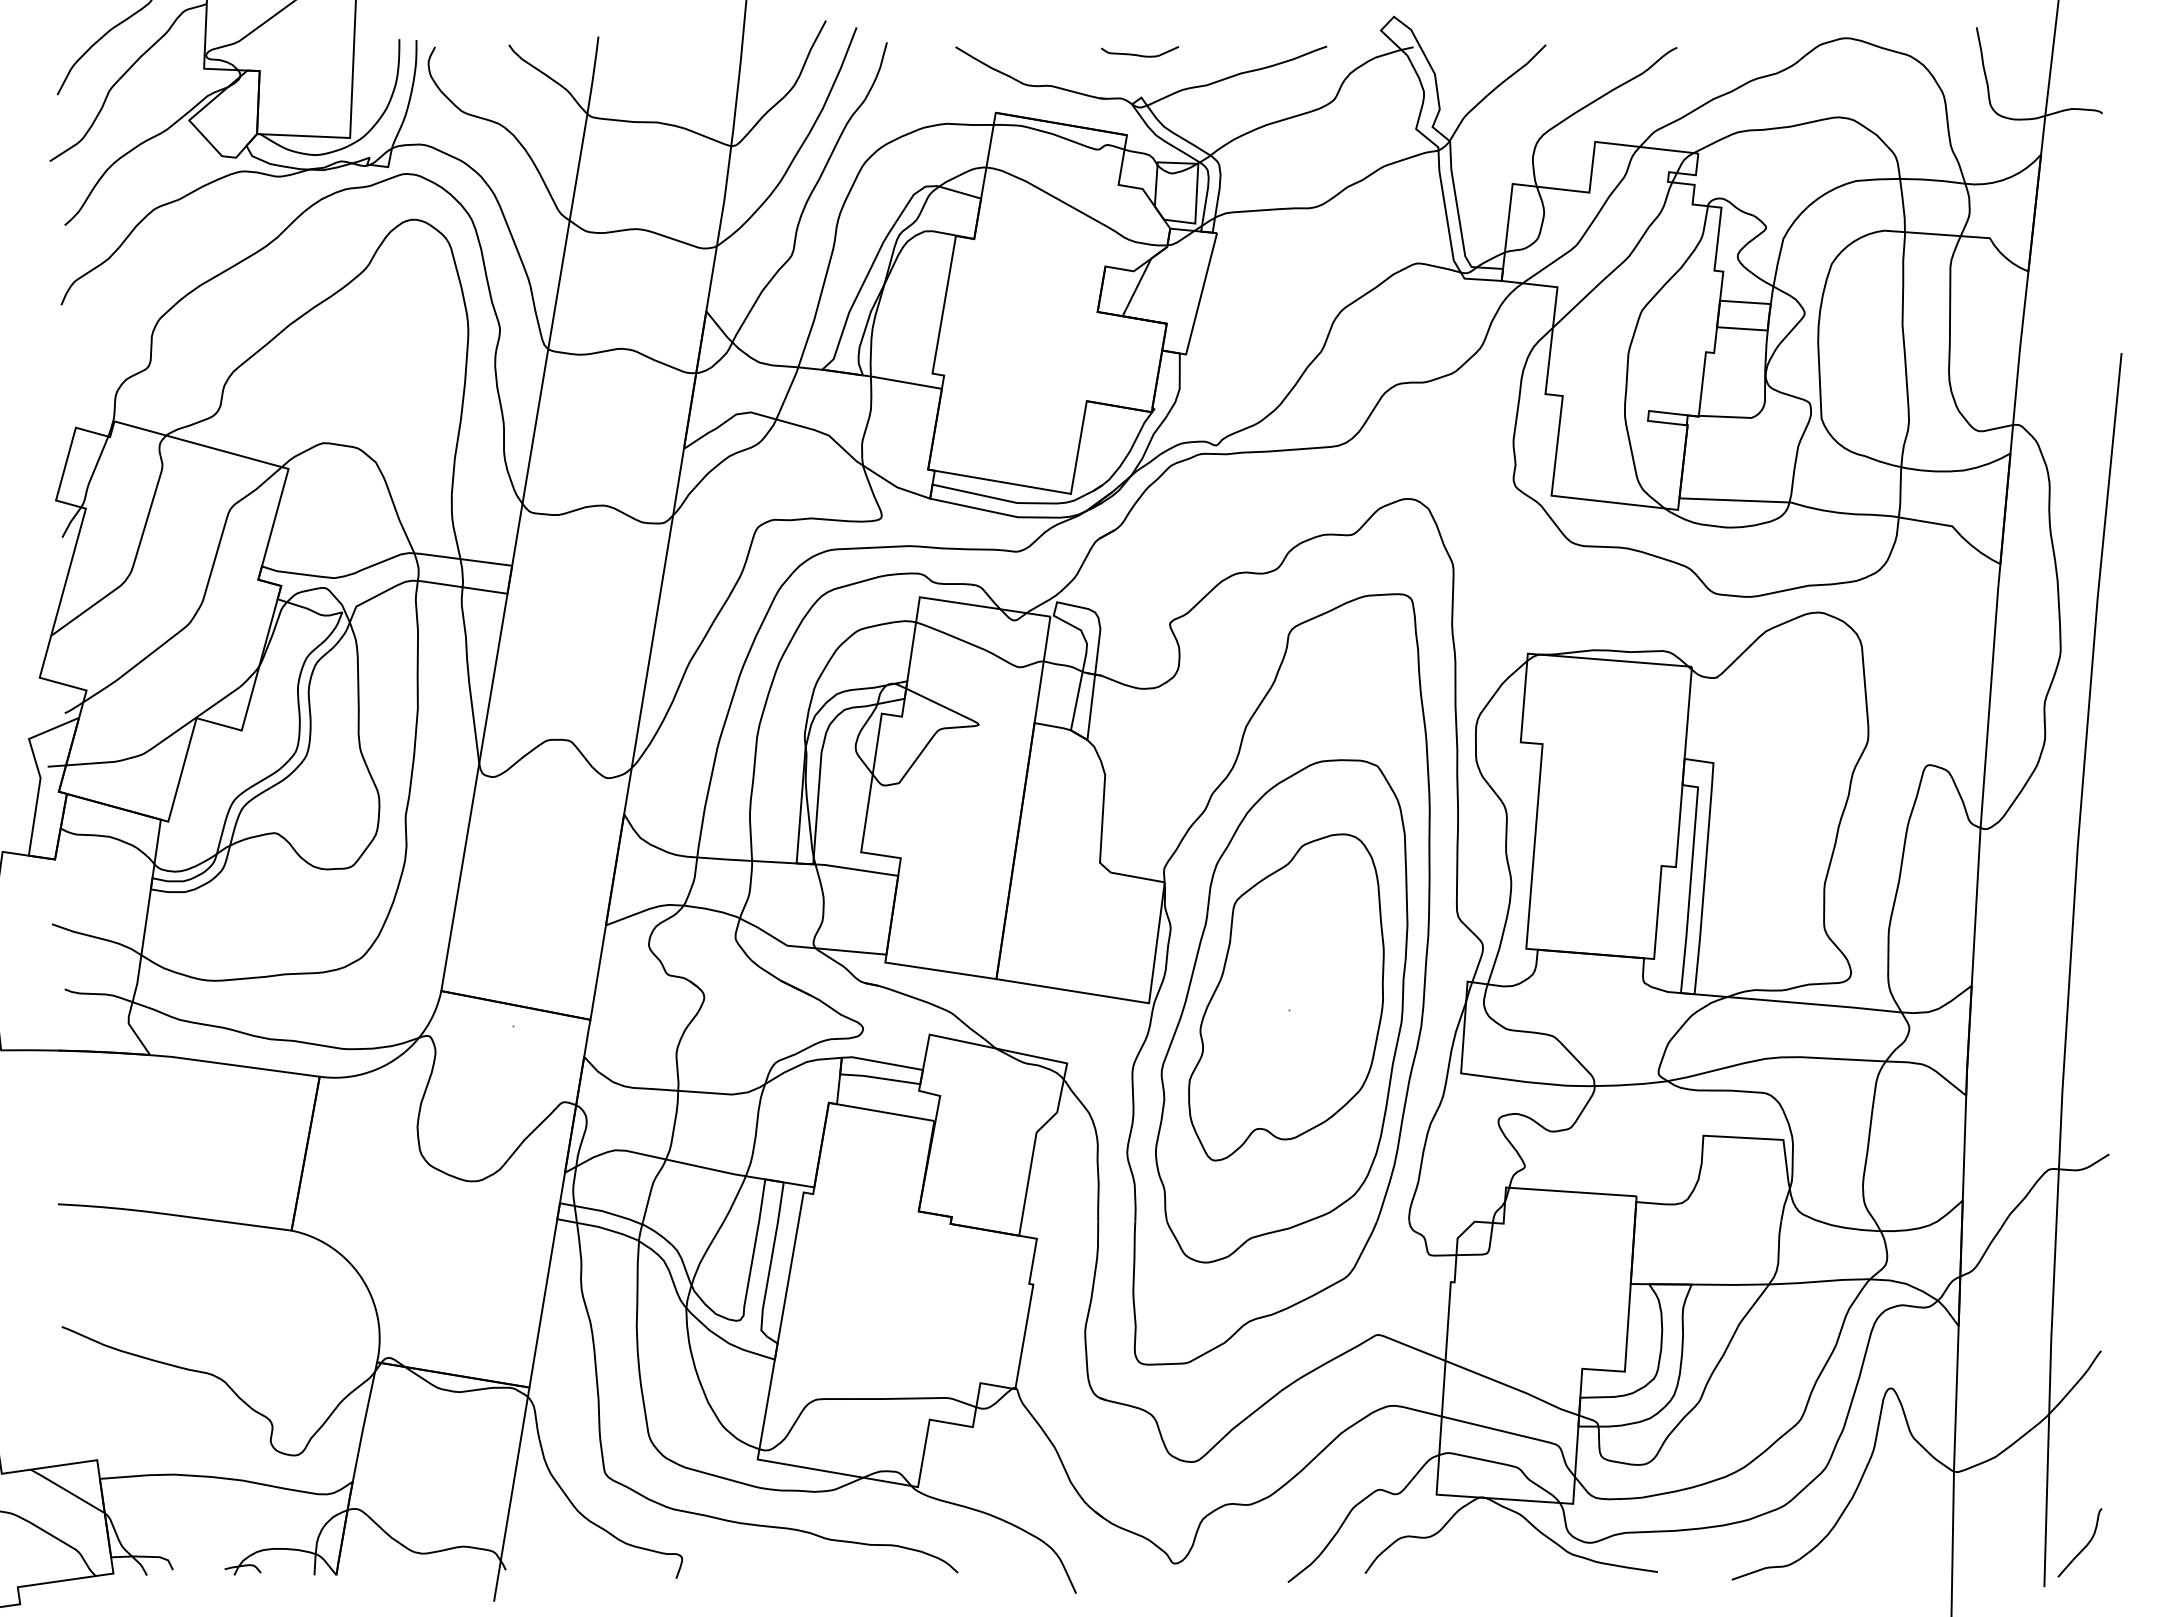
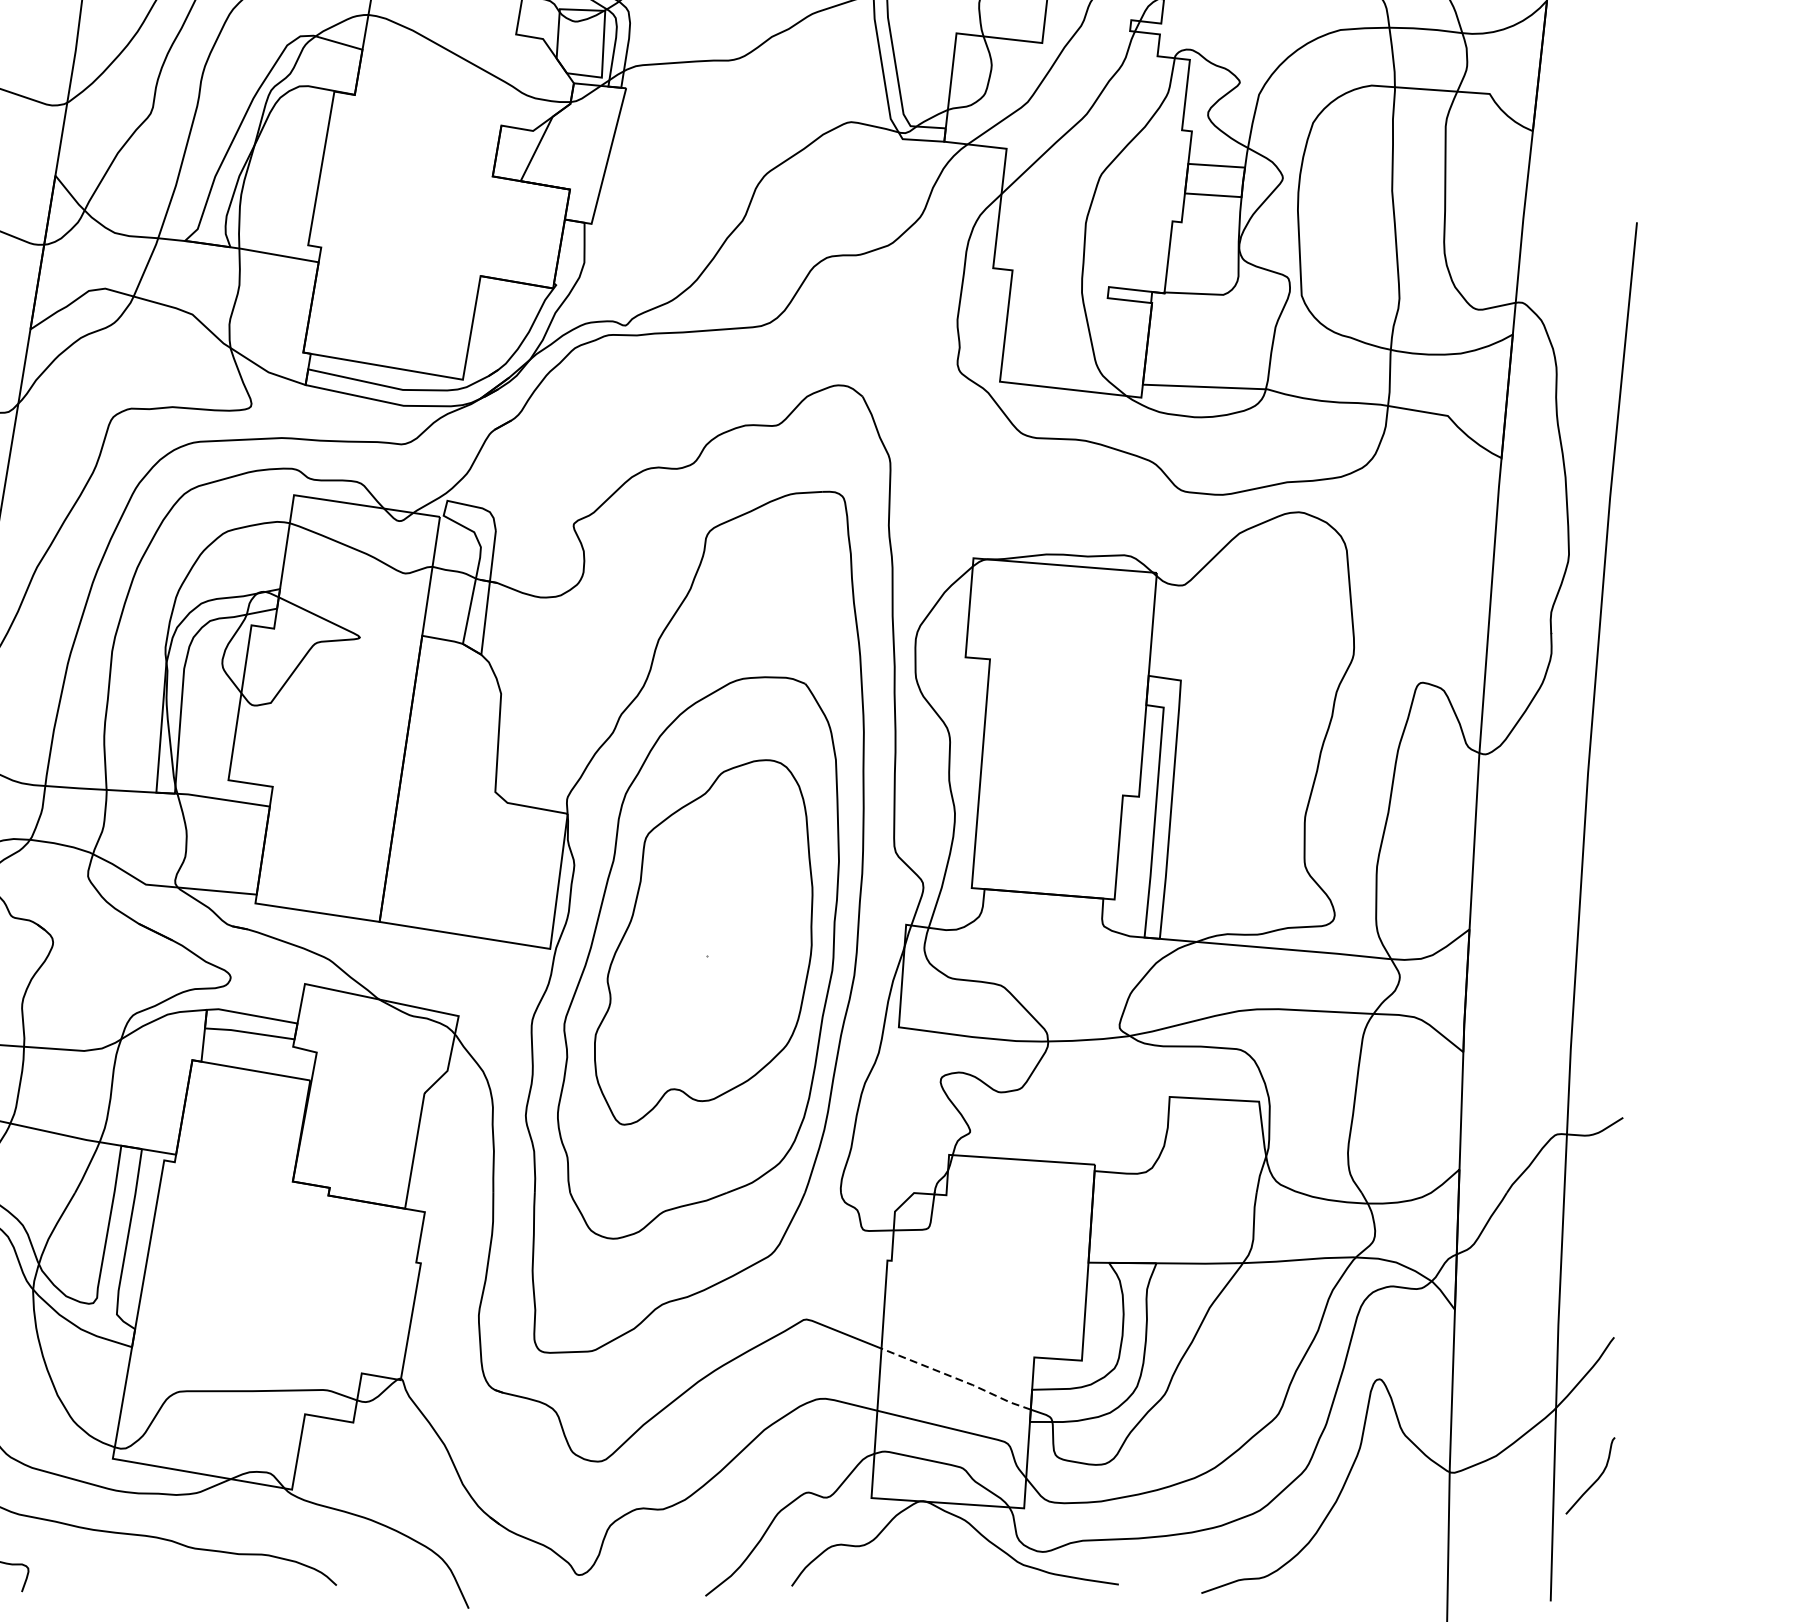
line: (1513, 1388) -> (957, 1379), solid -> dashed
curve: (2084, 1546) -> (1595, 1480), moved

